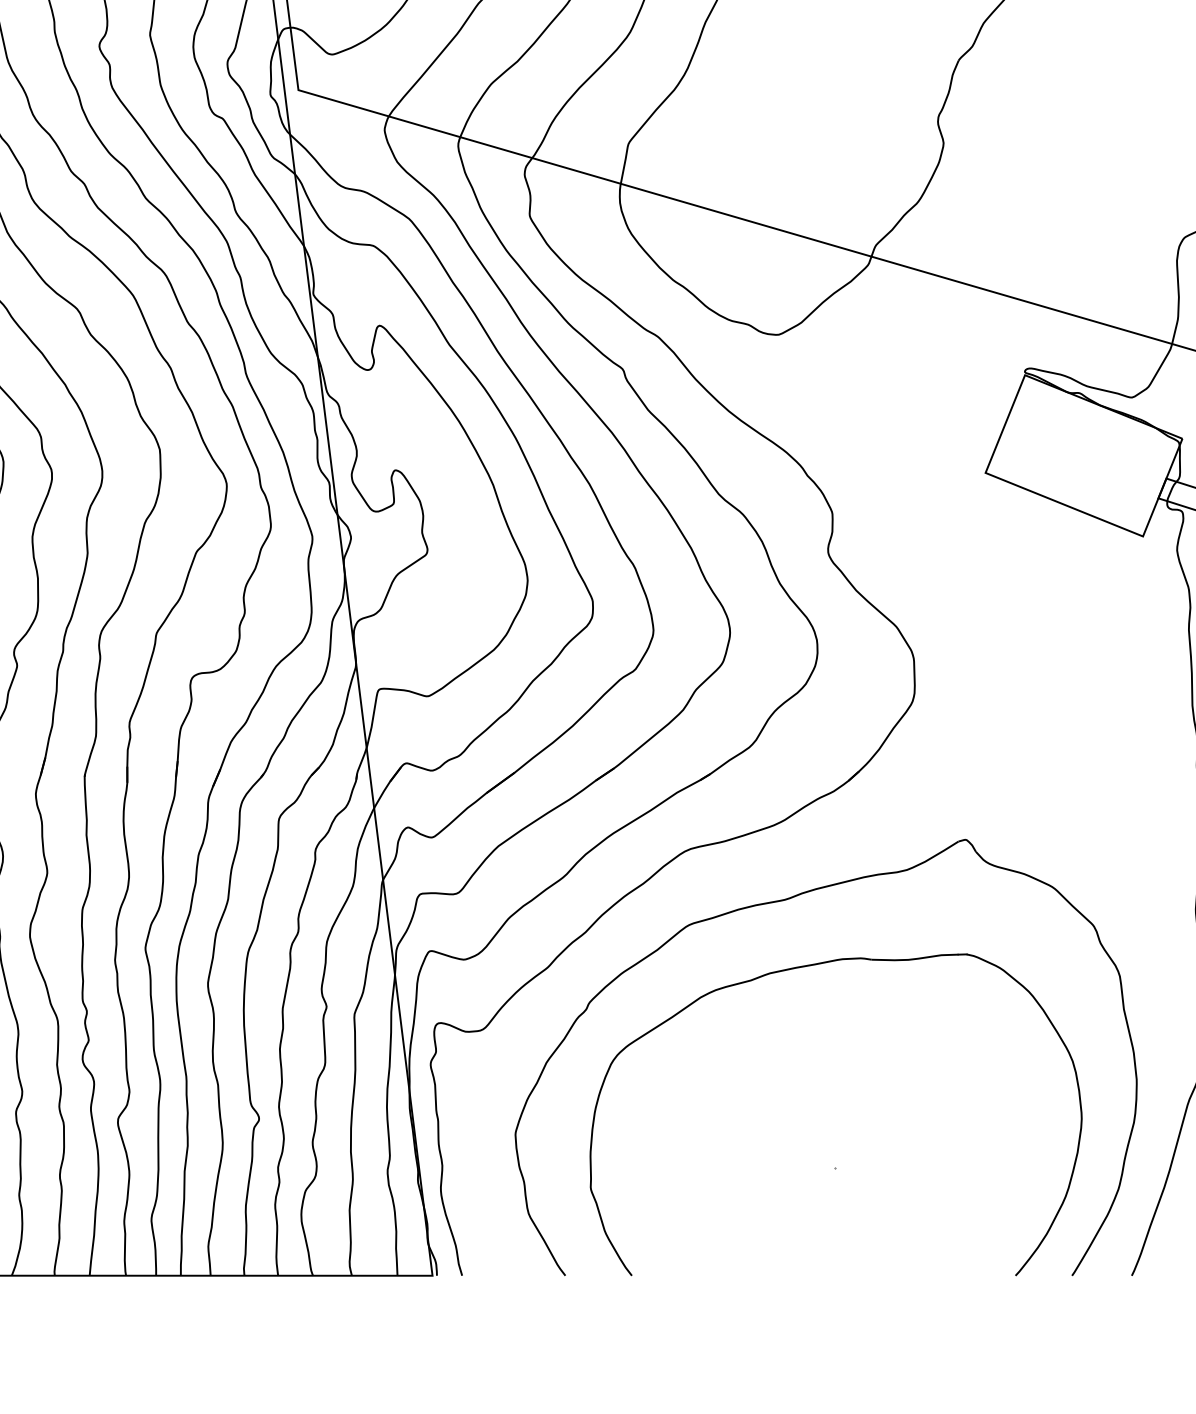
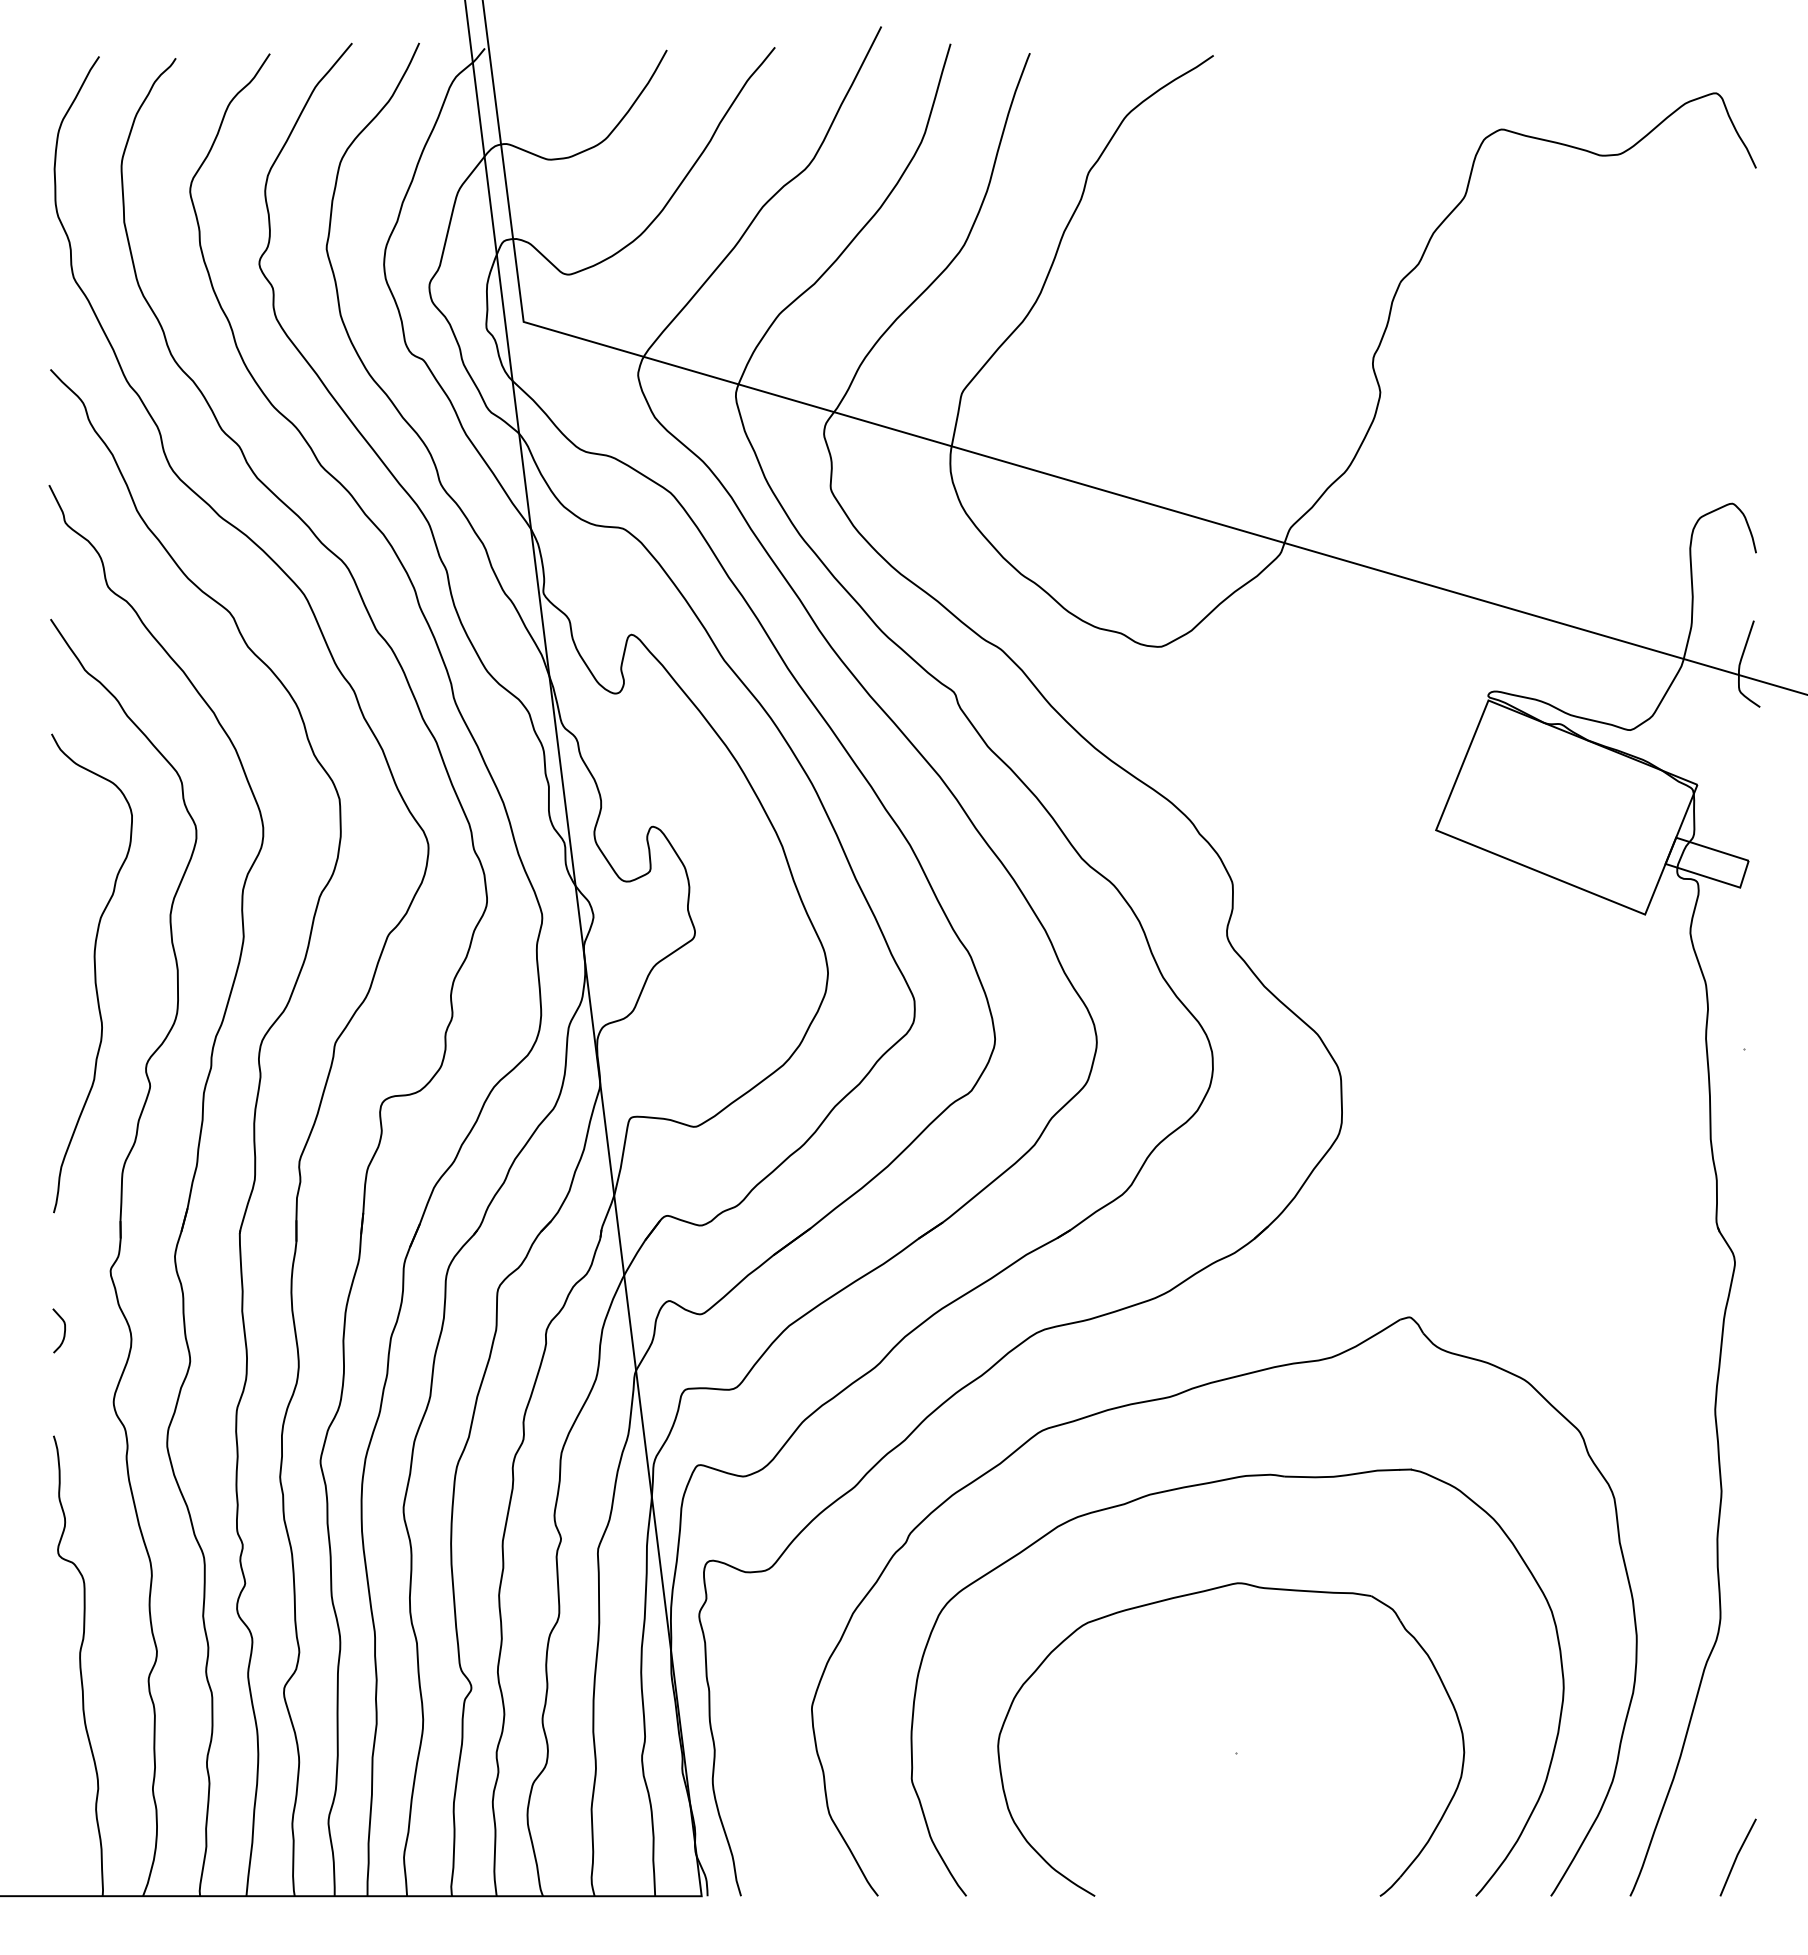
part: (807, 1047) -> (1199, 1593), added

